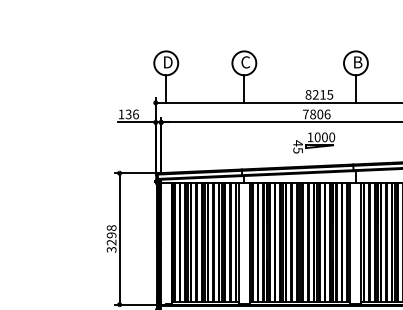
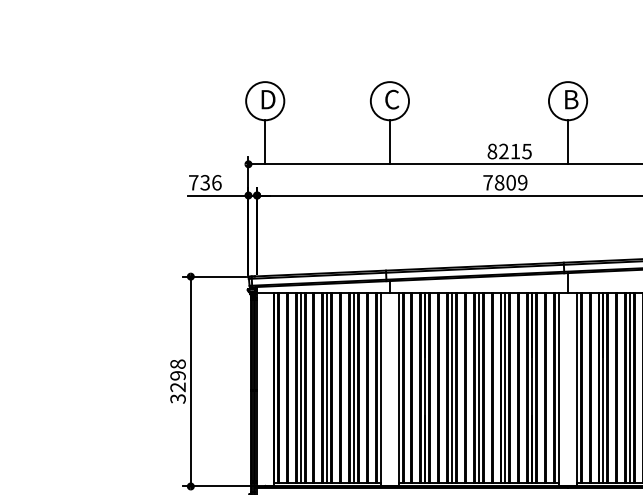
text: (121, 114) -> (193, 182), 136 -> 736
text: (327, 114) -> (522, 182), 7806 -> 7809
part: (314, 142) -> (501, 227), removed

